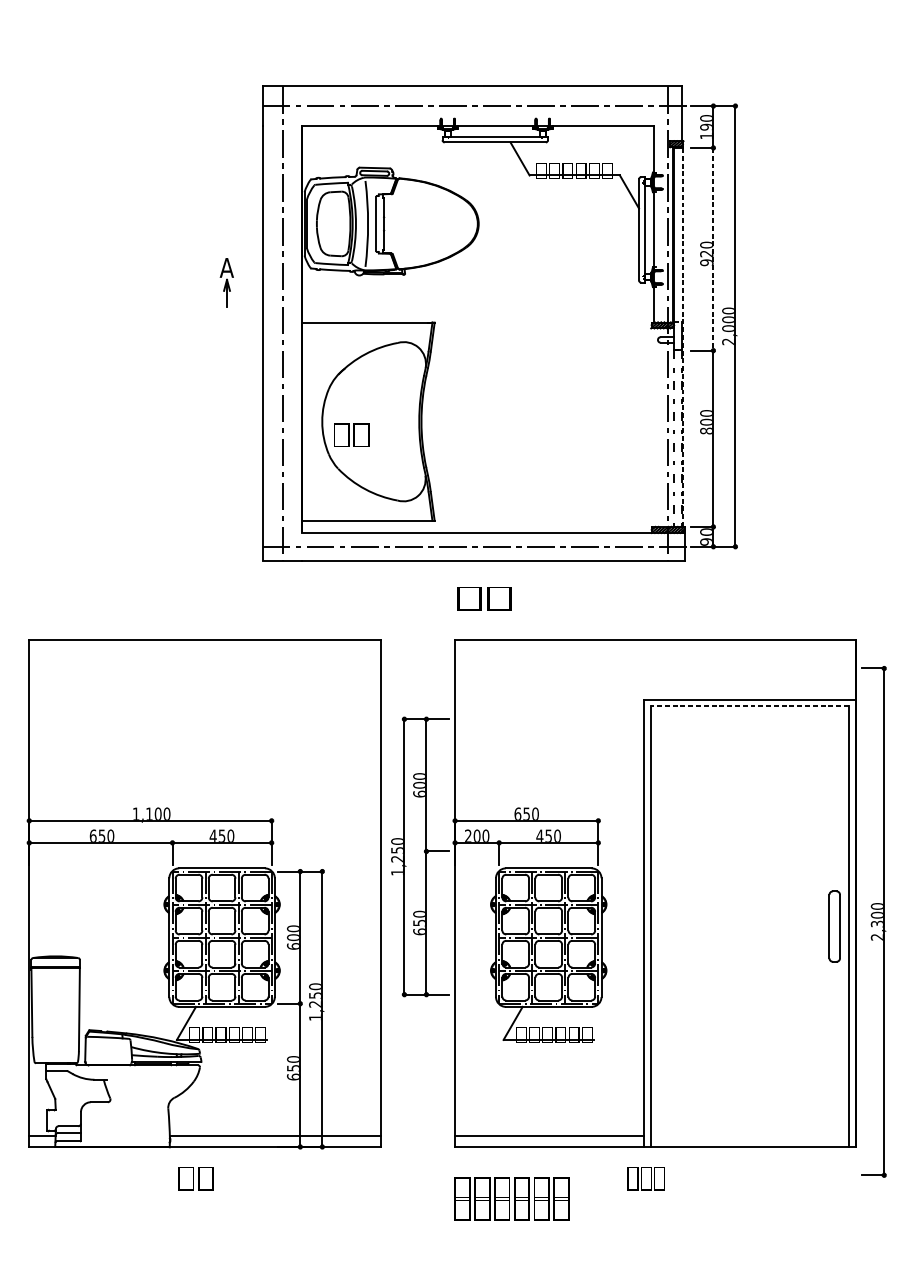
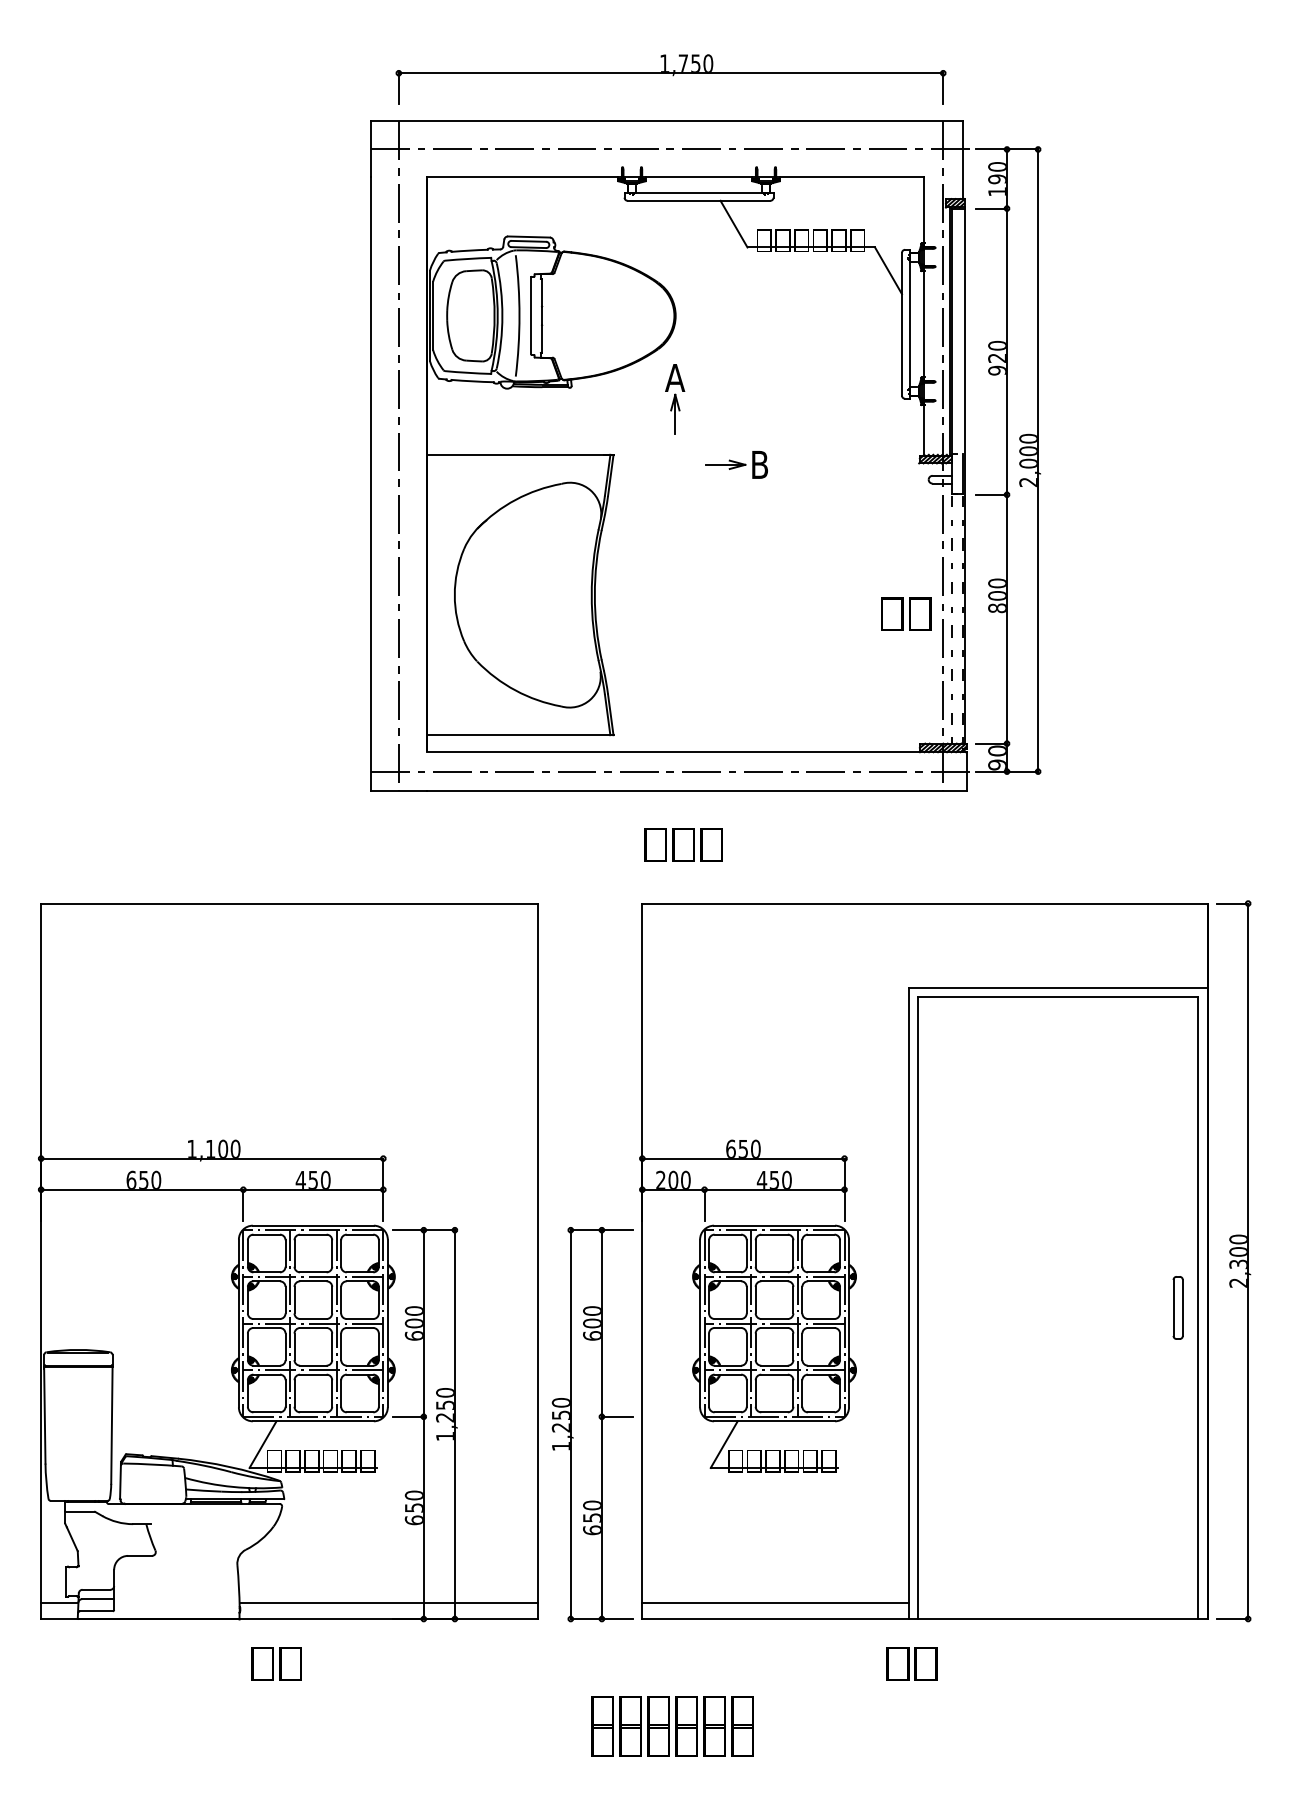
part: (475, 56) -> (670, 79), added
line: (713, 249) -> (1007, 352), dashed -> solid
part: (227, 283) -> (675, 399), moved
part: (521, 329) -> (736, 464), added
line: (683, 337) -> (964, 476), dashed -> solid
text: (351, 434) -> (906, 613), moved
text: (484, 598) -> (683, 844), Ｂ面 -> 平面図
line: (749, 706) -> (1058, 996), dashed -> solid
part: (419, 856) -> (592, 1424), moved
part: (873, 922) -> (1233, 1261), moved
part: (834, 926) -> (1177, 1307), size x0.62
text: (646, 1178) -> (912, 1663), 平面図 -> Ｂ面
text: (511, 1198) -> (672, 1726), moved

